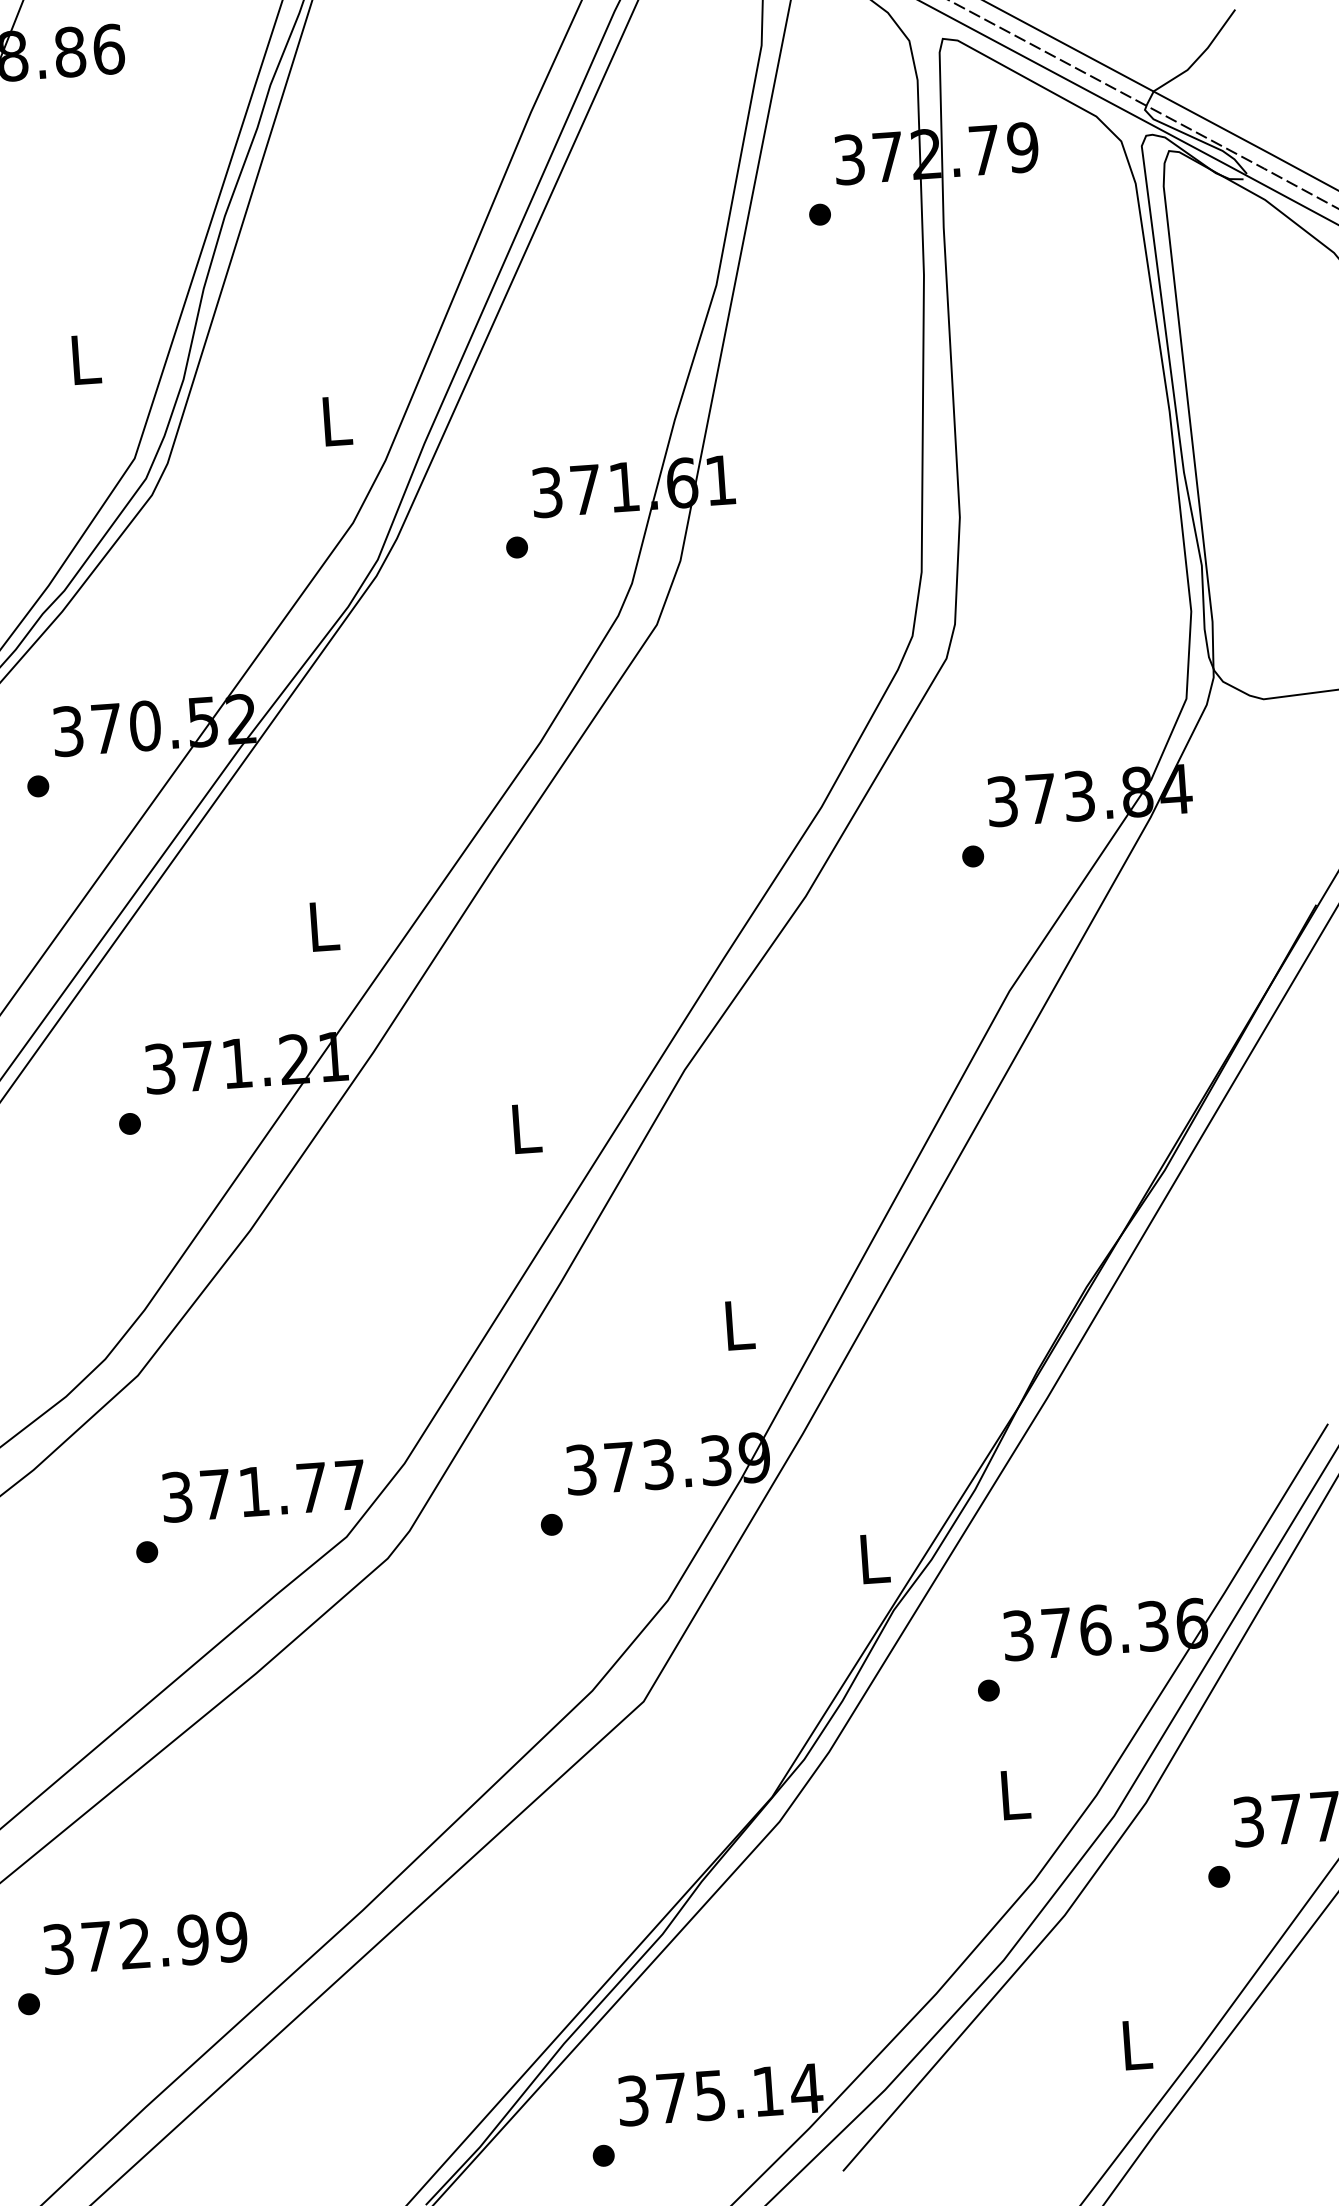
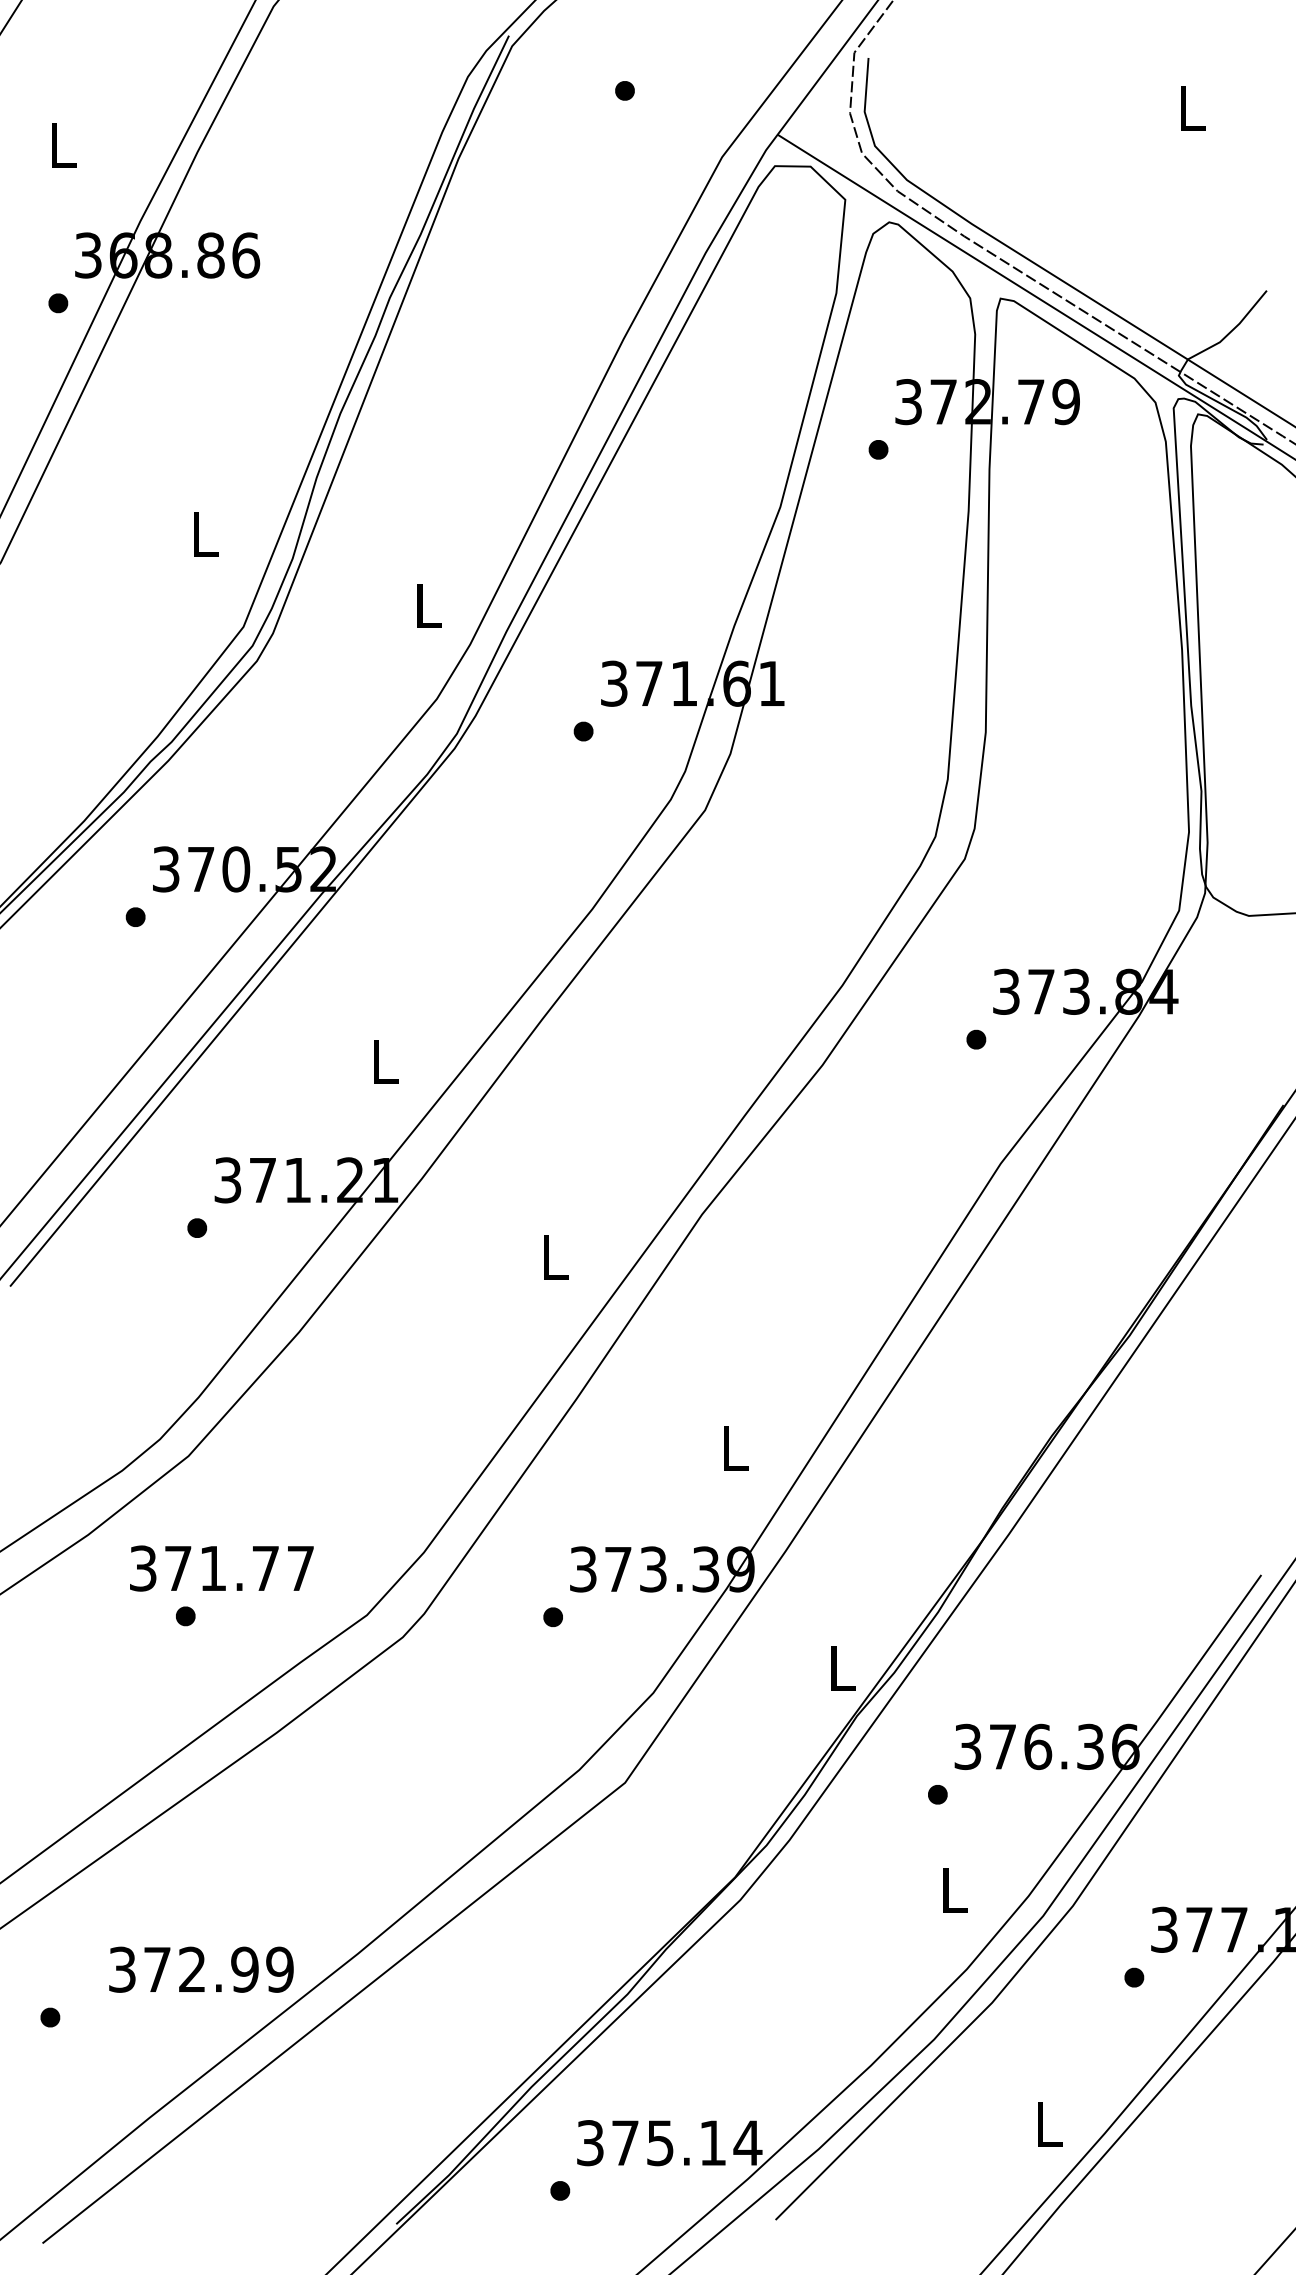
text: (263, 1491) -> (221, 1568), moved
text: (145, 1942) -> (201, 1969), moved

